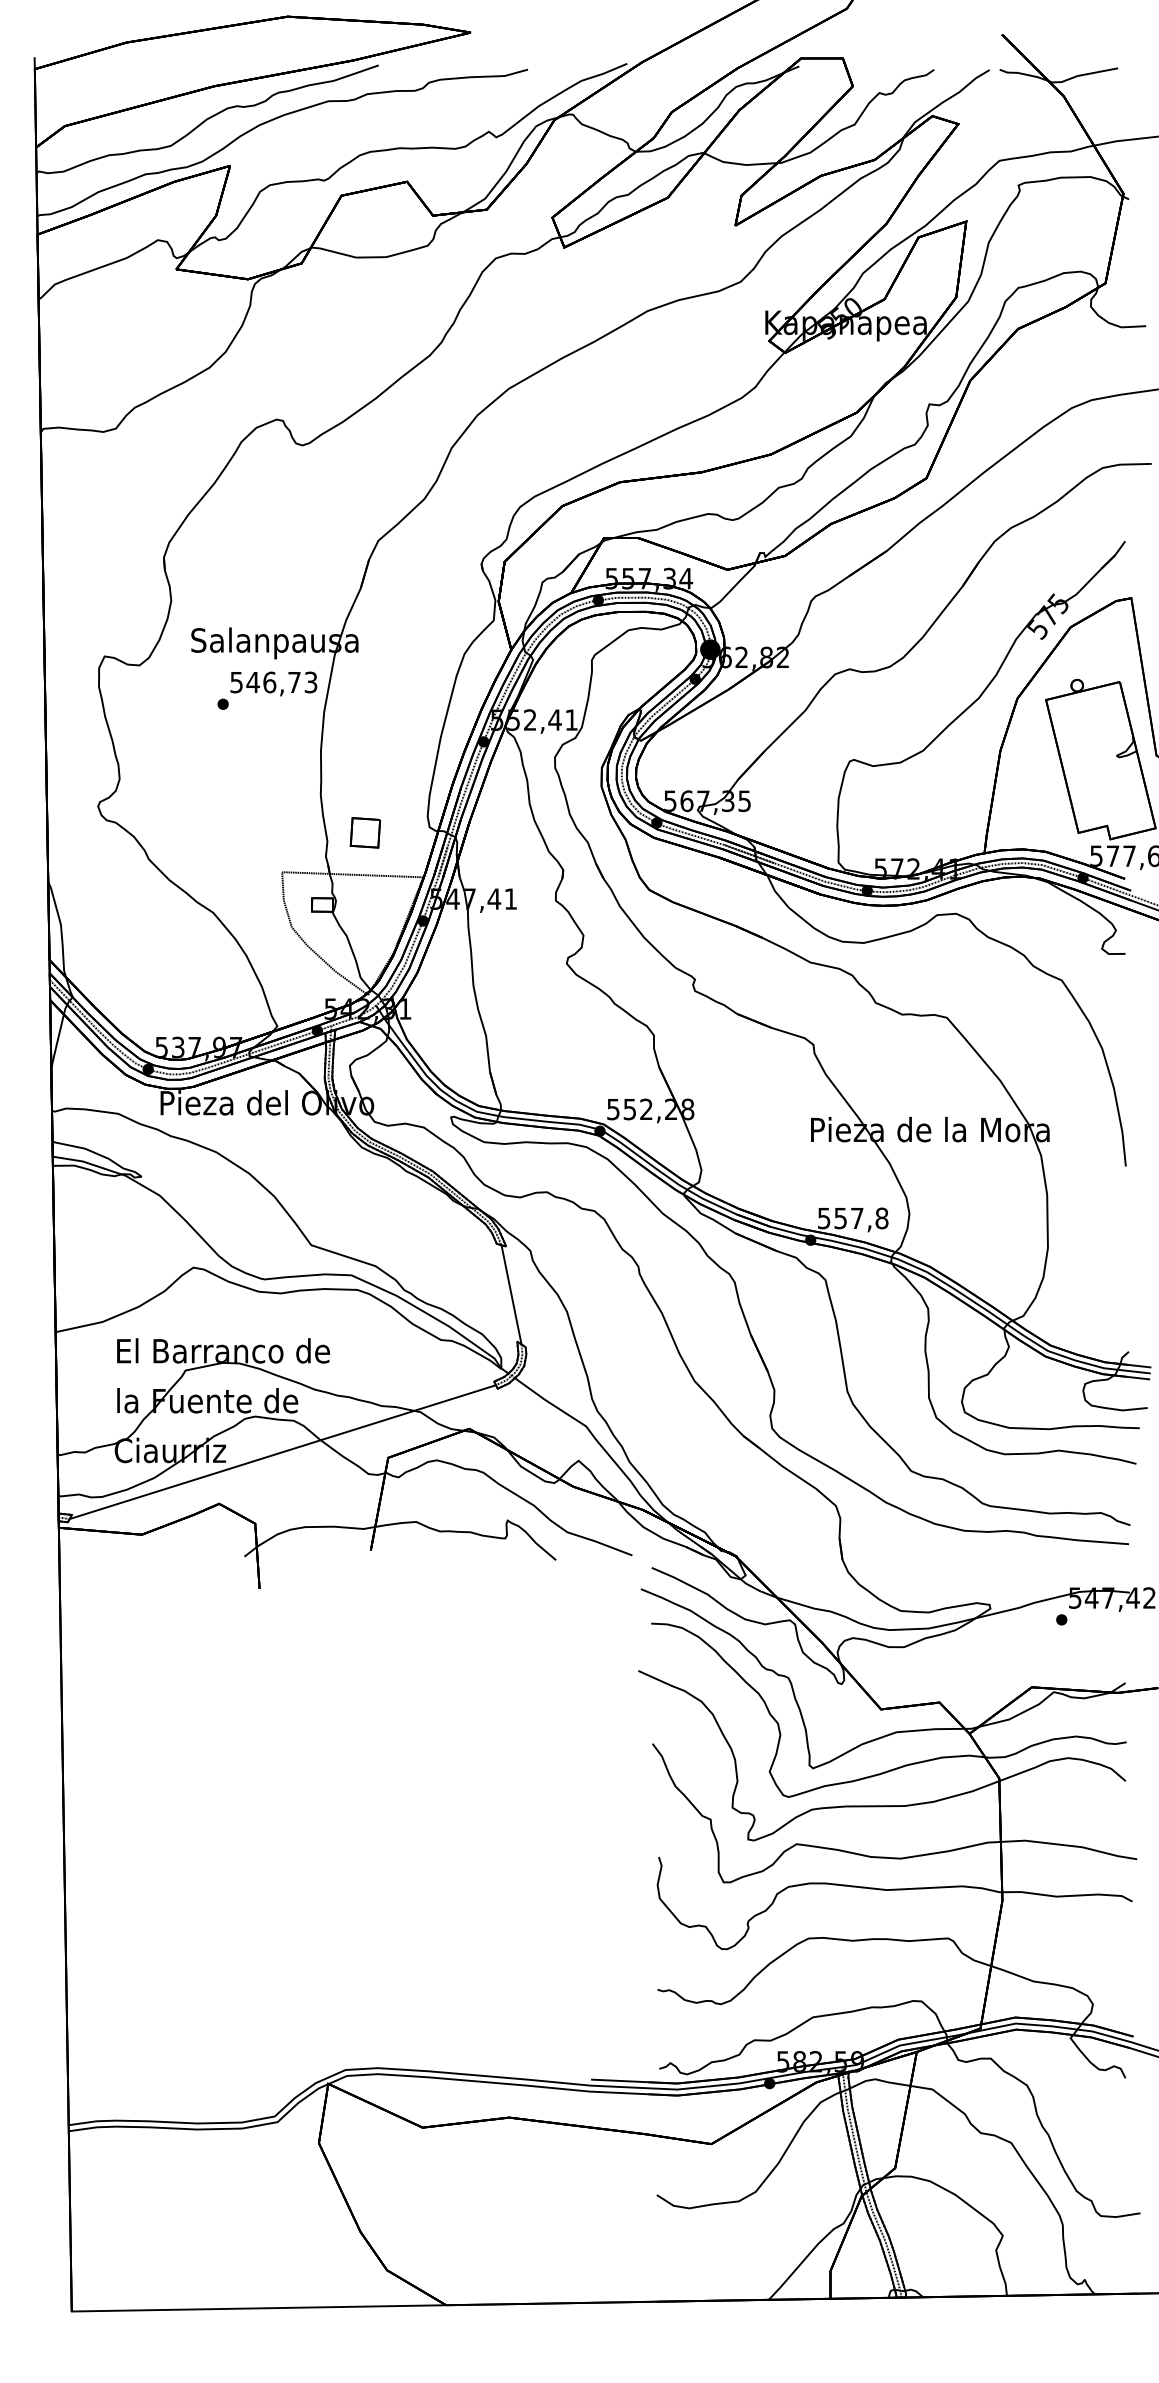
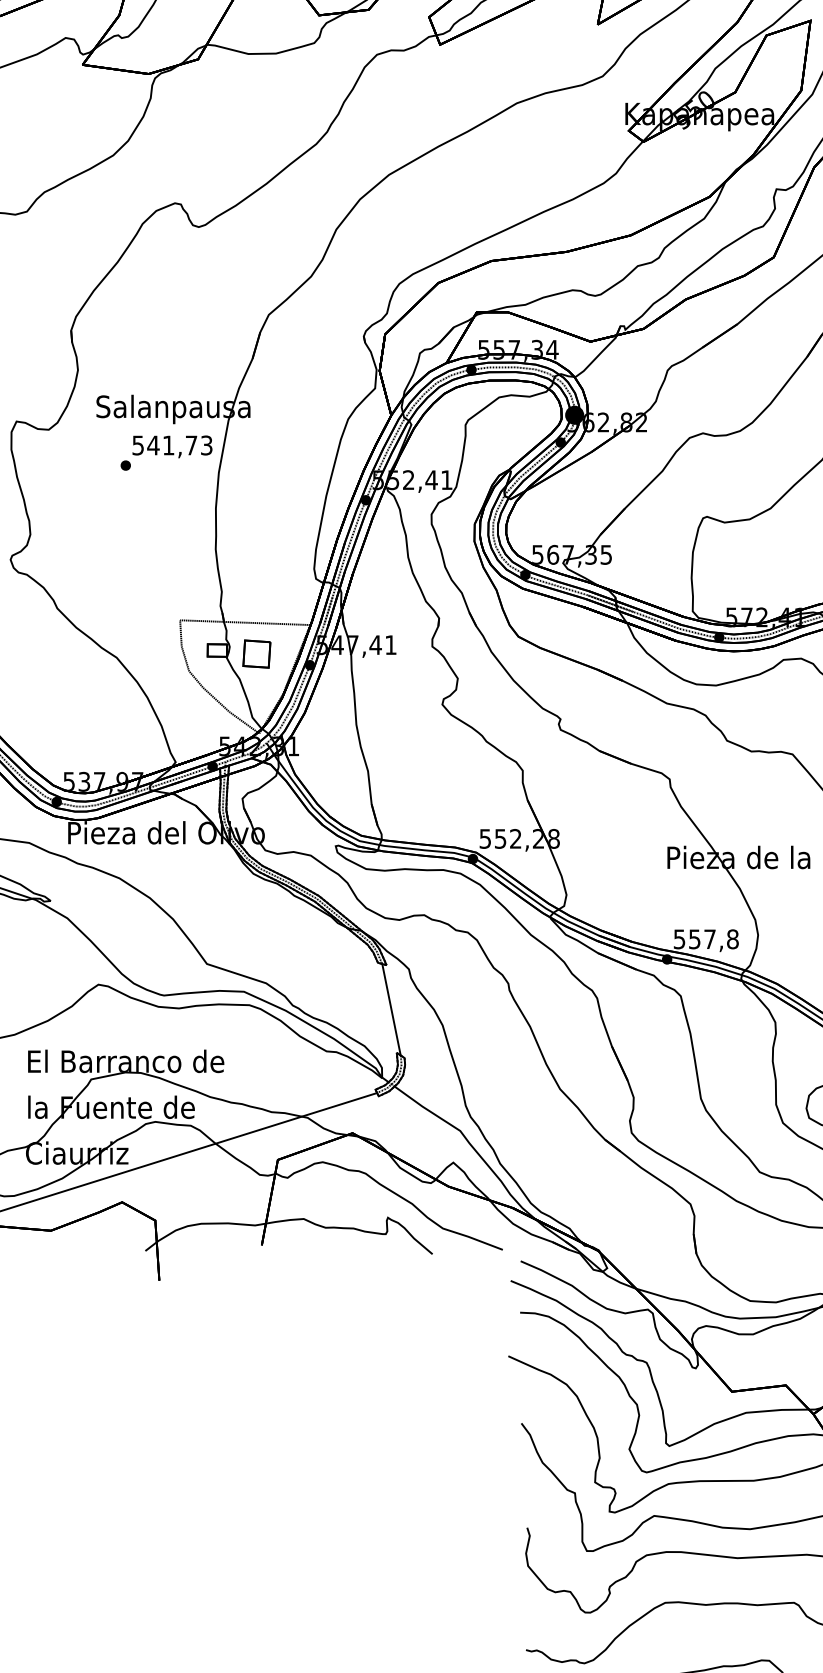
text: (269, 682) -> (168, 445), 546,73 -> 541,73
part: (365, 832) -> (256, 653), moved

